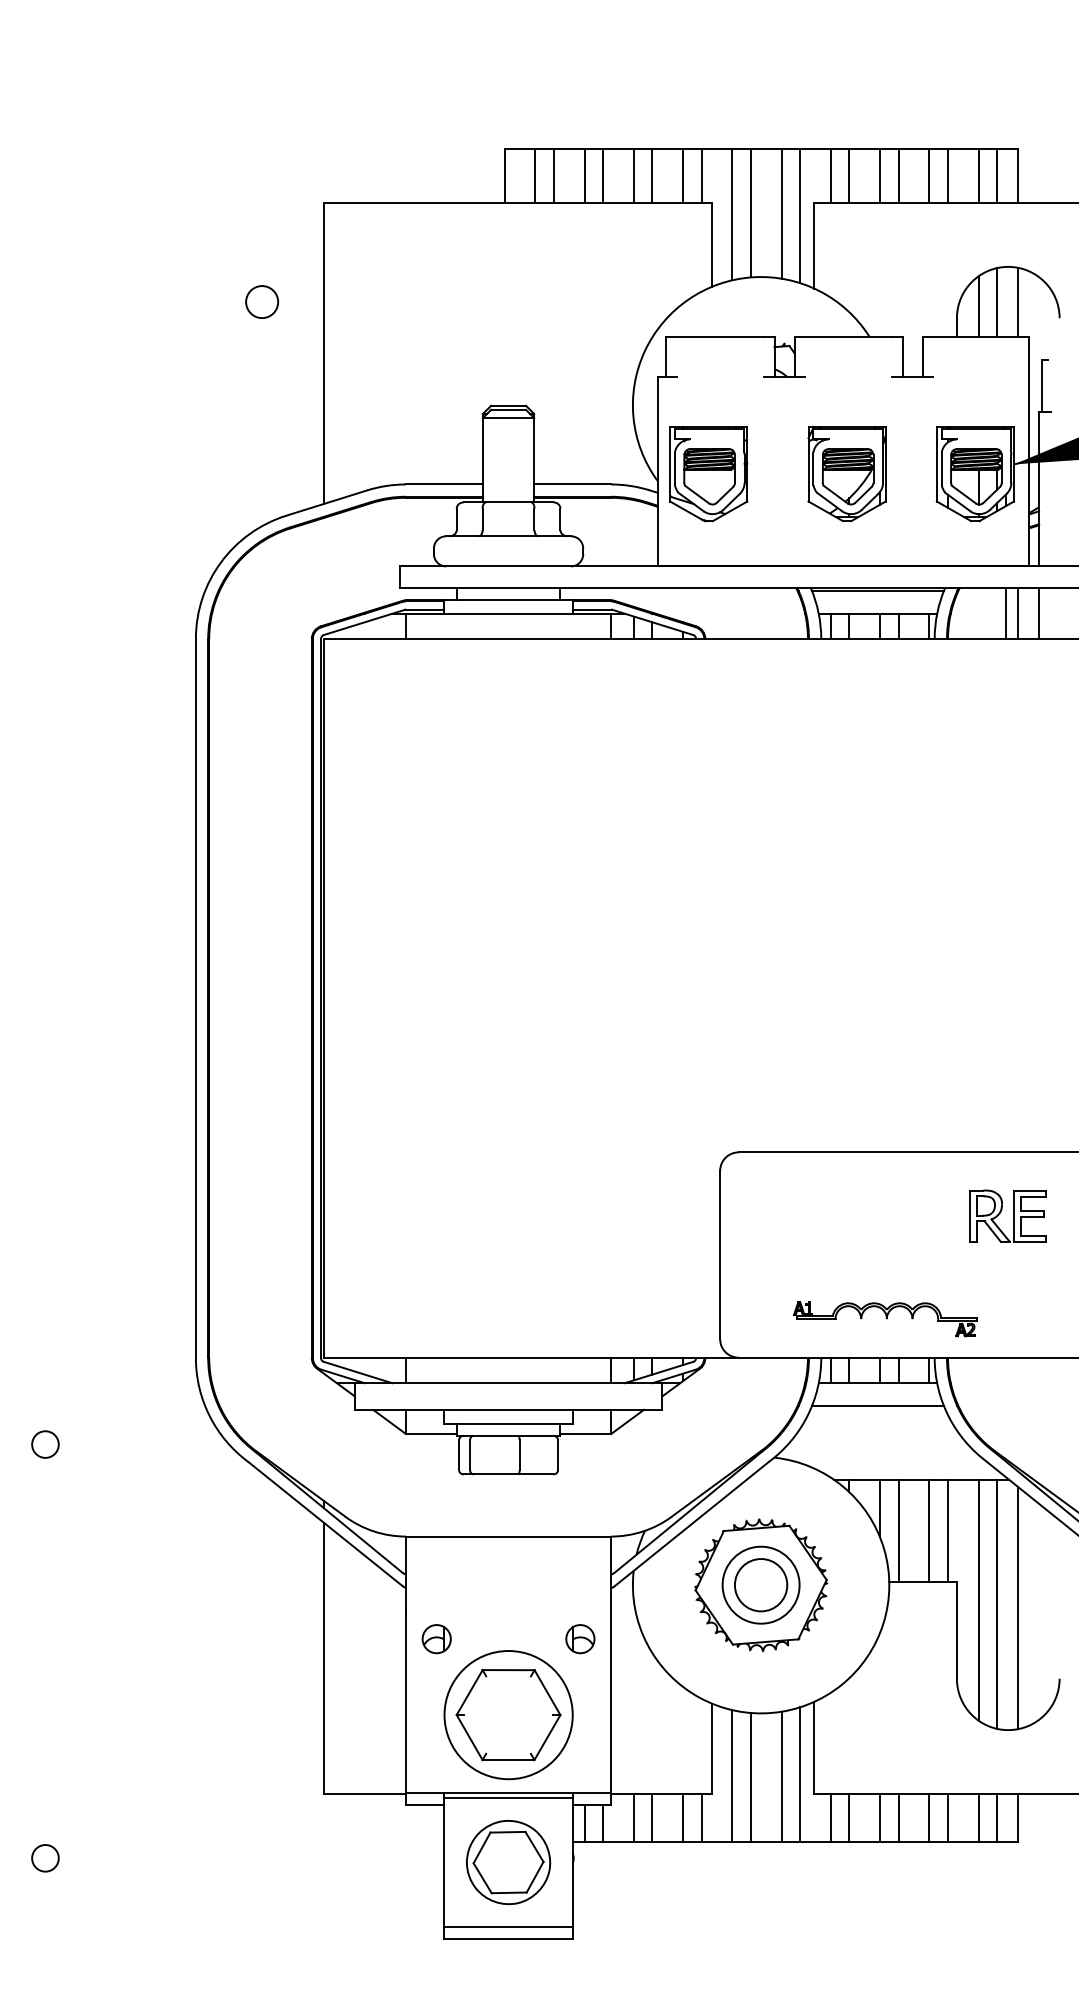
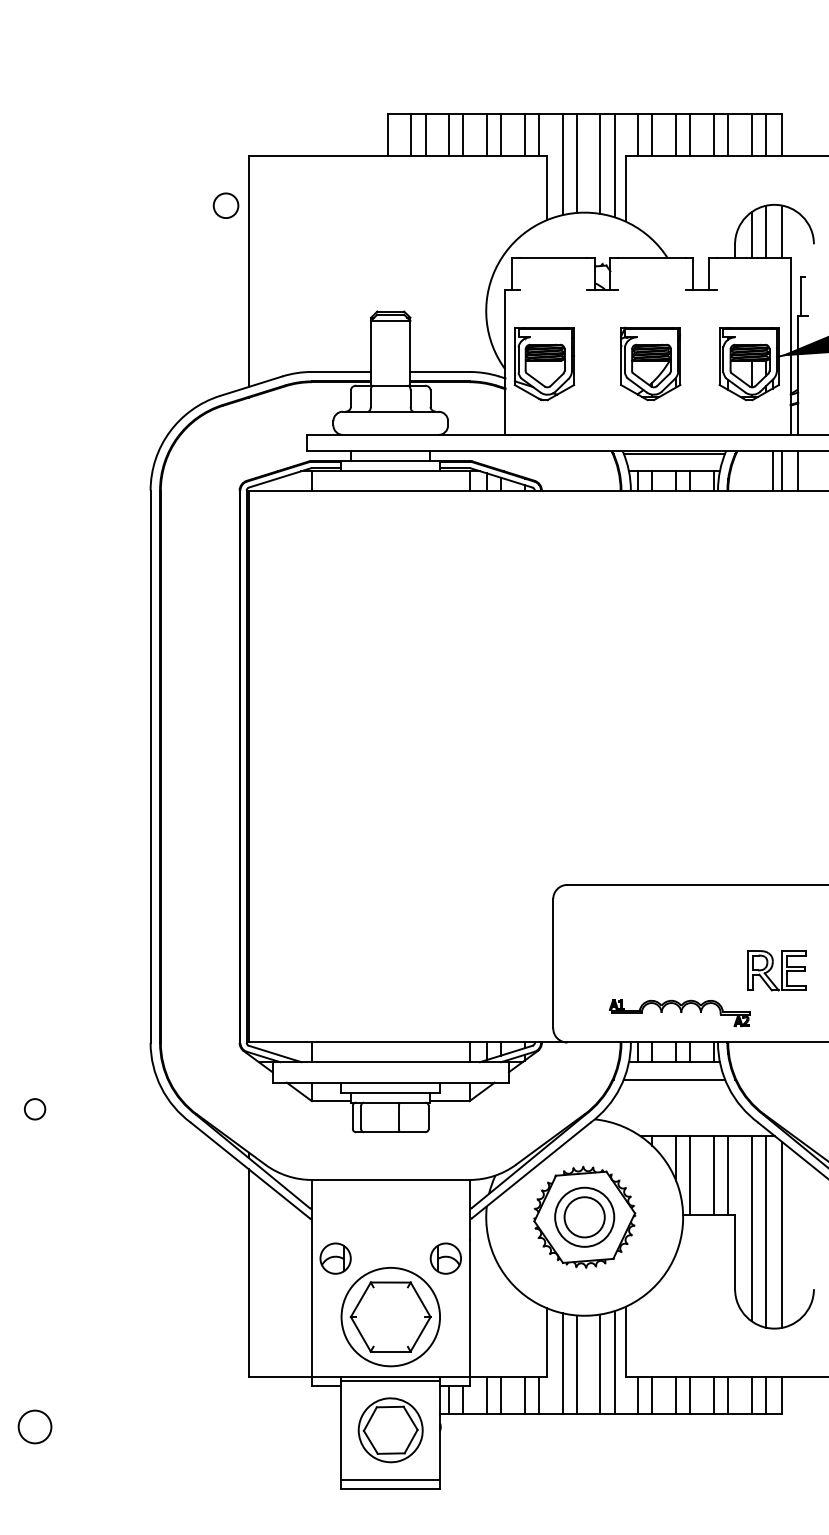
circle: (262, 301) -> (226, 205), moved
part: (1007, 1215) -> (776, 970), moved
part: (436, 1639) -> (335, 1259), size x1.4
part: (580, 1639) -> (445, 1259), size x1.4
circle: (45, 1858) -> (35, 1427), size x1.6

